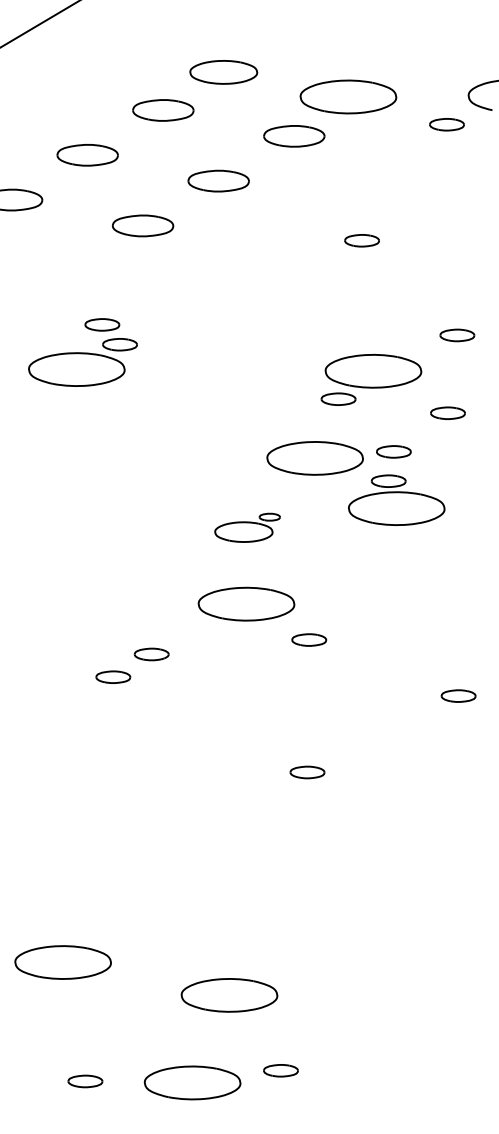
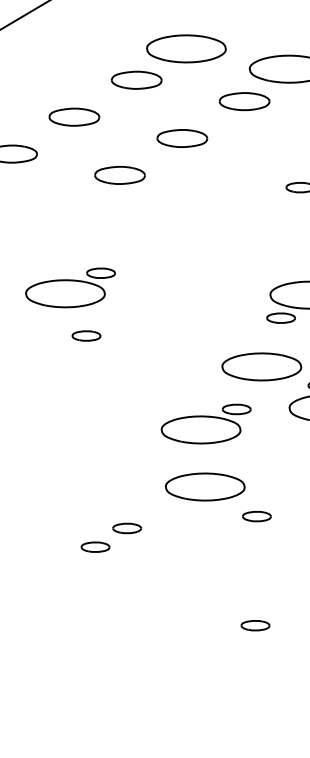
part: (223, 72) -> (186, 49), size x1.43
part: (102, 324) -> (86, 335), moved
part: (247, 527) -> (206, 423), size x1.67

